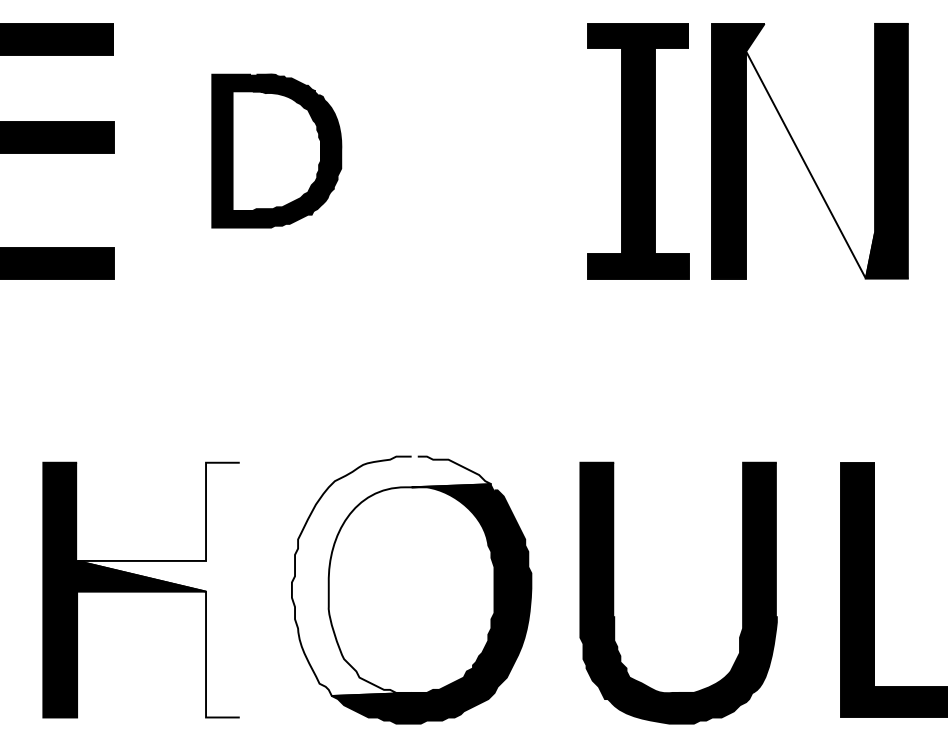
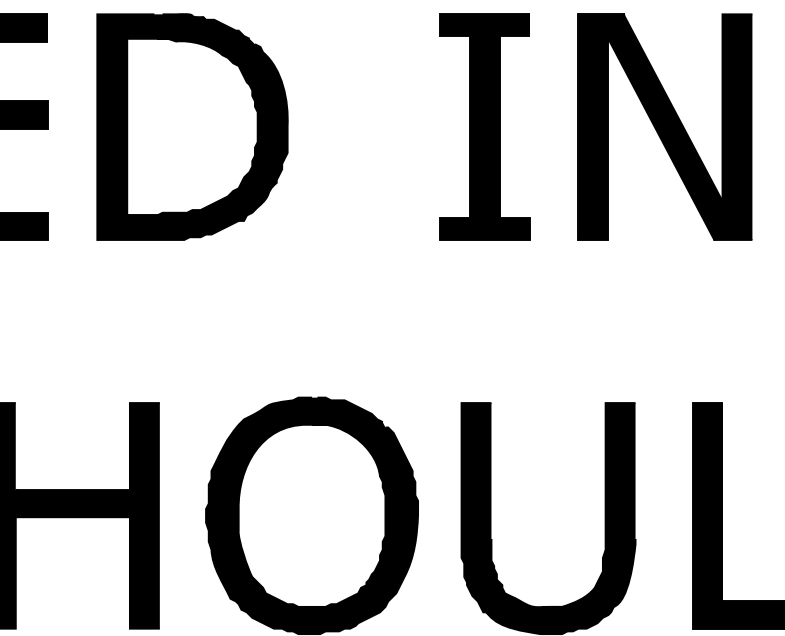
part: (276, 150) -> (192, 126), size x1.67
fill: (810, 150) -> (665, 126), added
part: (638, 151) -> (484, 127), moved
fill: (391, 576) -> (294, 503), added
fill: (158, 589) -> (87, 515), added

